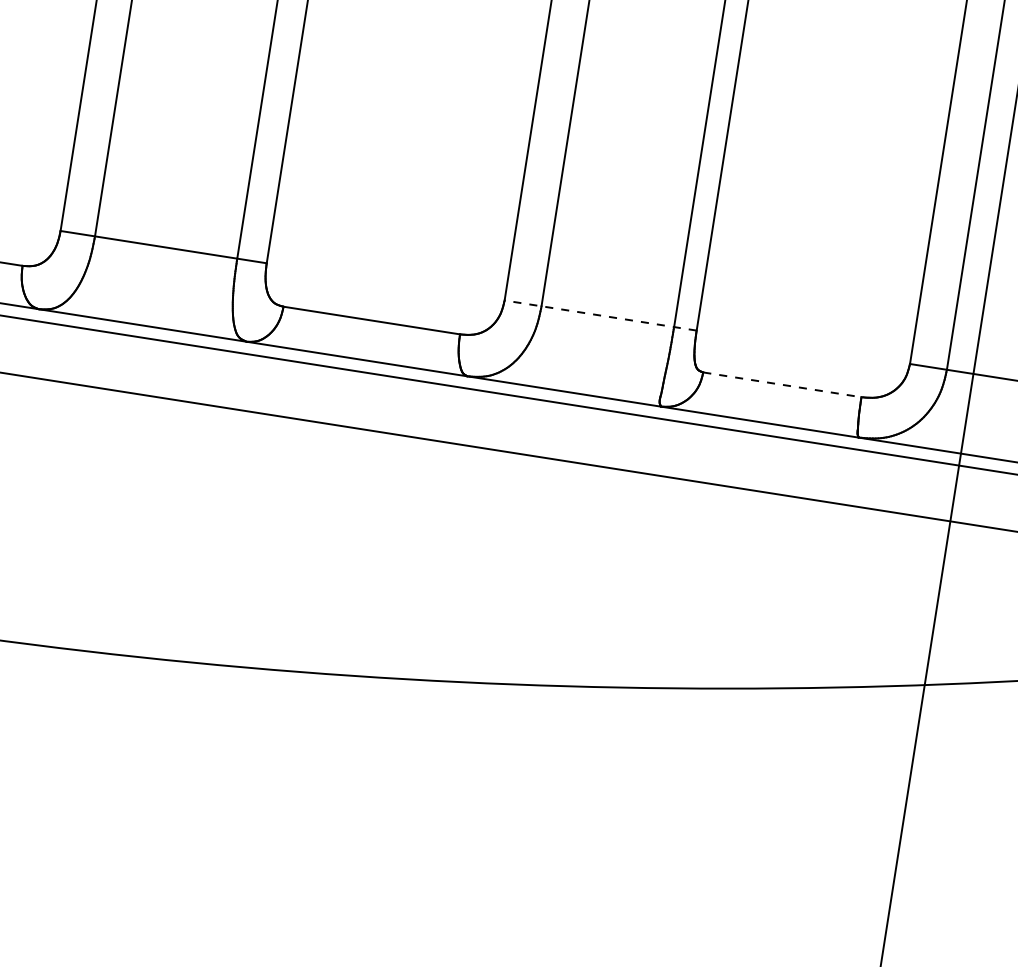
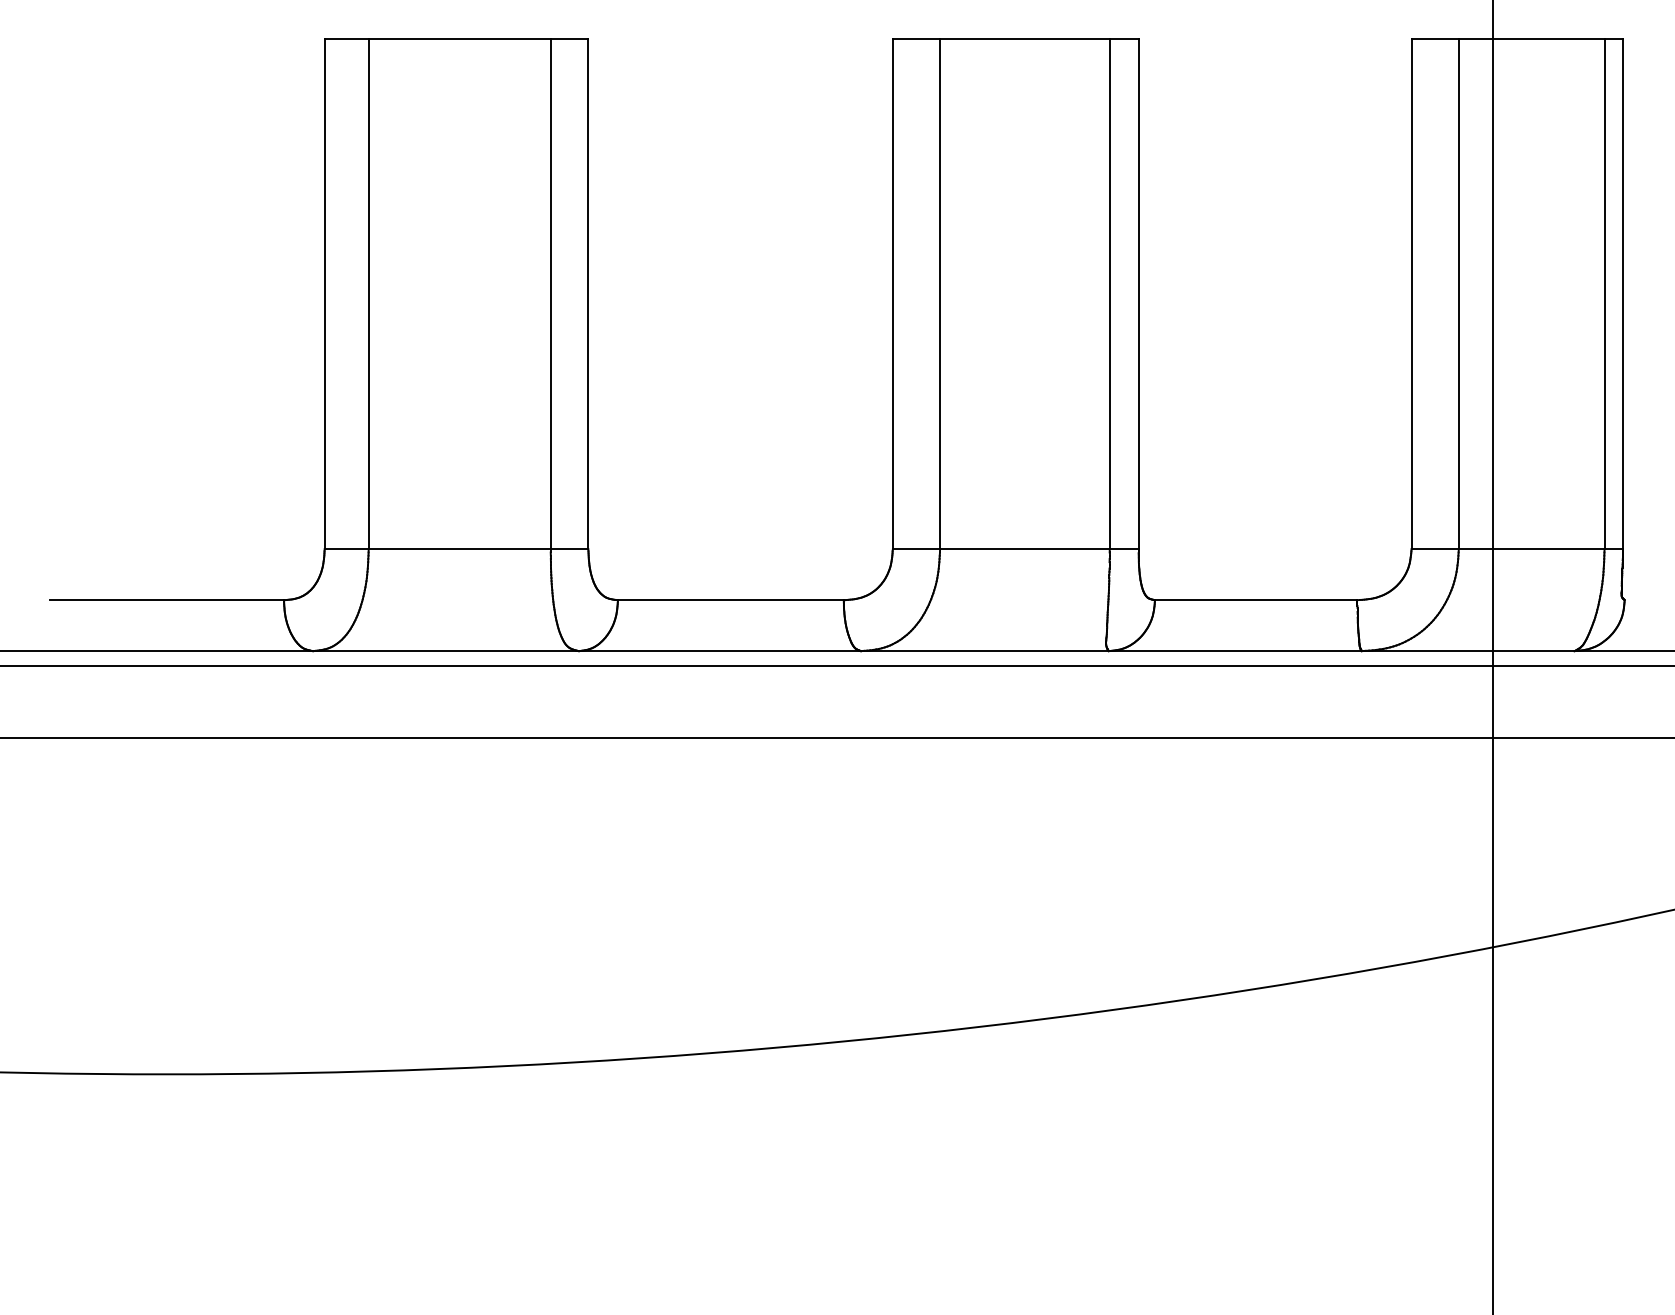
line: (600, 315) -> (1015, 549), dashed -> solid
line: (782, 385) -> (1256, 600), dashed -> solid

